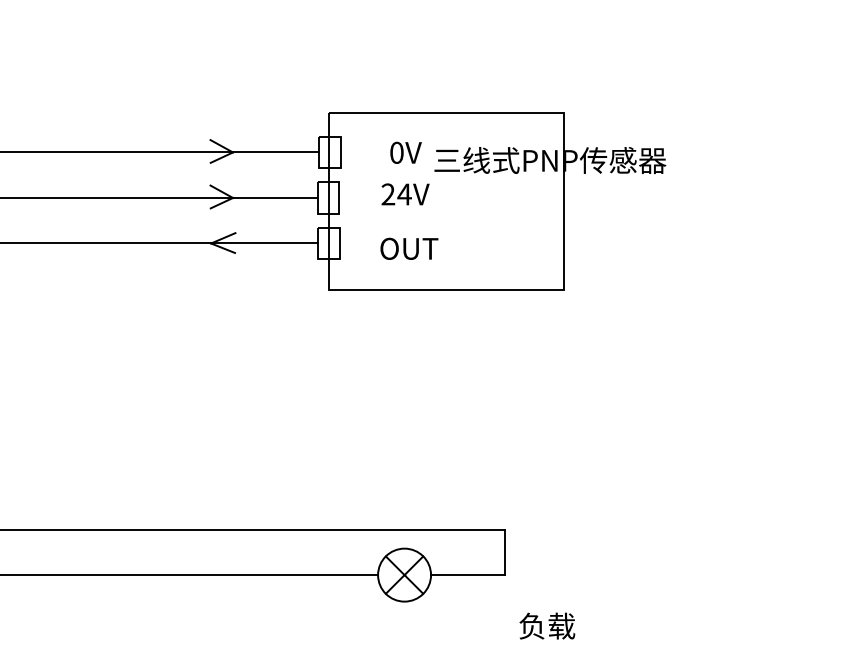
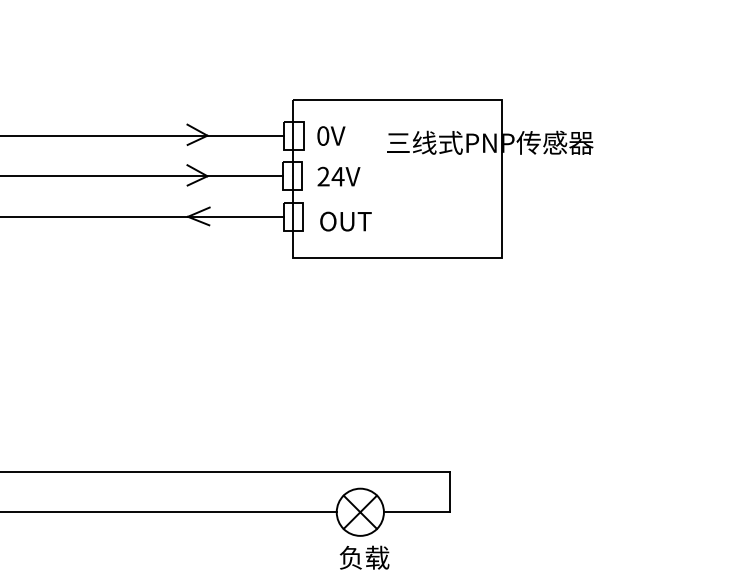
text: (405, 152) -> (330, 135), moved
text: (405, 194) -> (338, 176), moved
text: (409, 248) -> (346, 221), moved
text: (547, 625) -> (364, 557), moved

